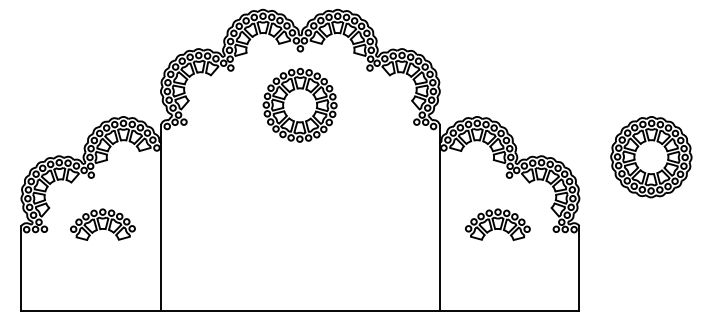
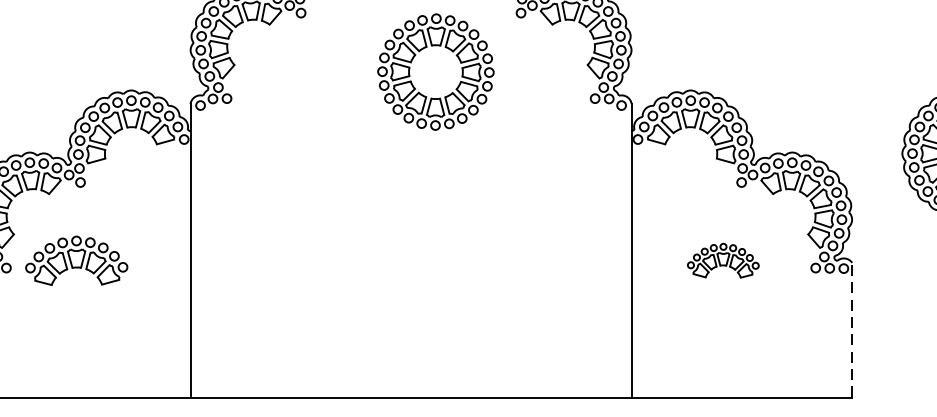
part: (299, 104) -> (434, 70), moved
part: (102, 224) -> (76, 260), moved
part: (497, 224) -> (722, 260), size x0.7
line: (579, 268) -> (852, 330), solid -> dashed

